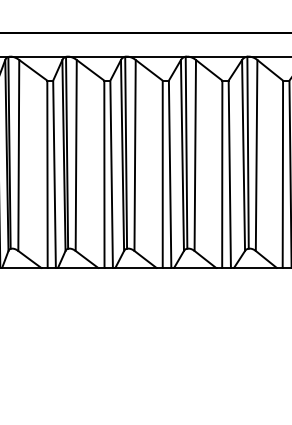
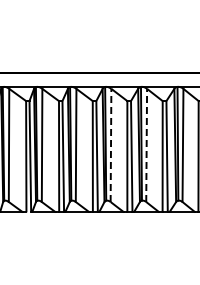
line: (135, 155) -> (111, 145), solid -> dashed
line: (195, 155) -> (146, 145), solid -> dashed

